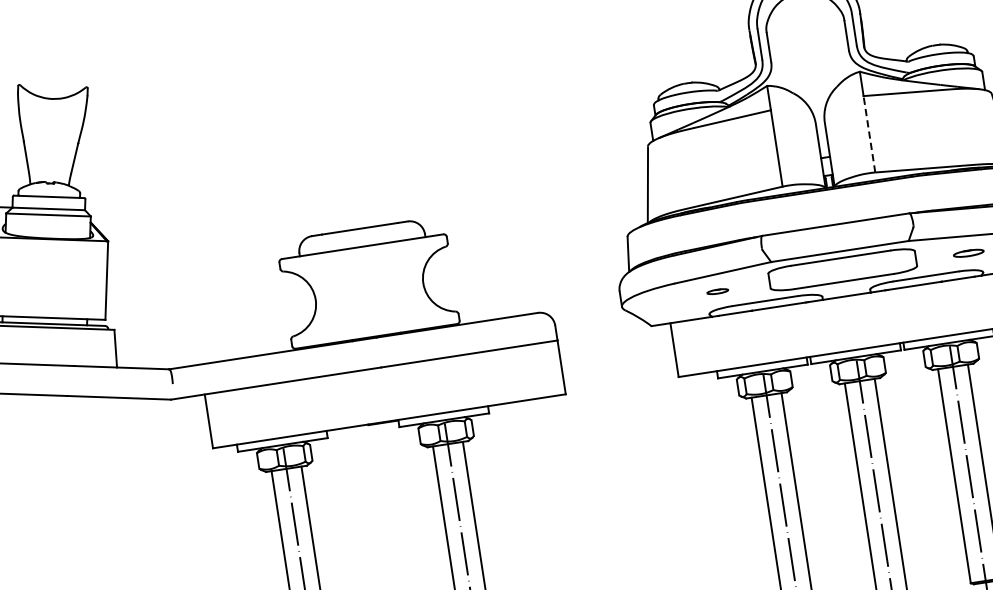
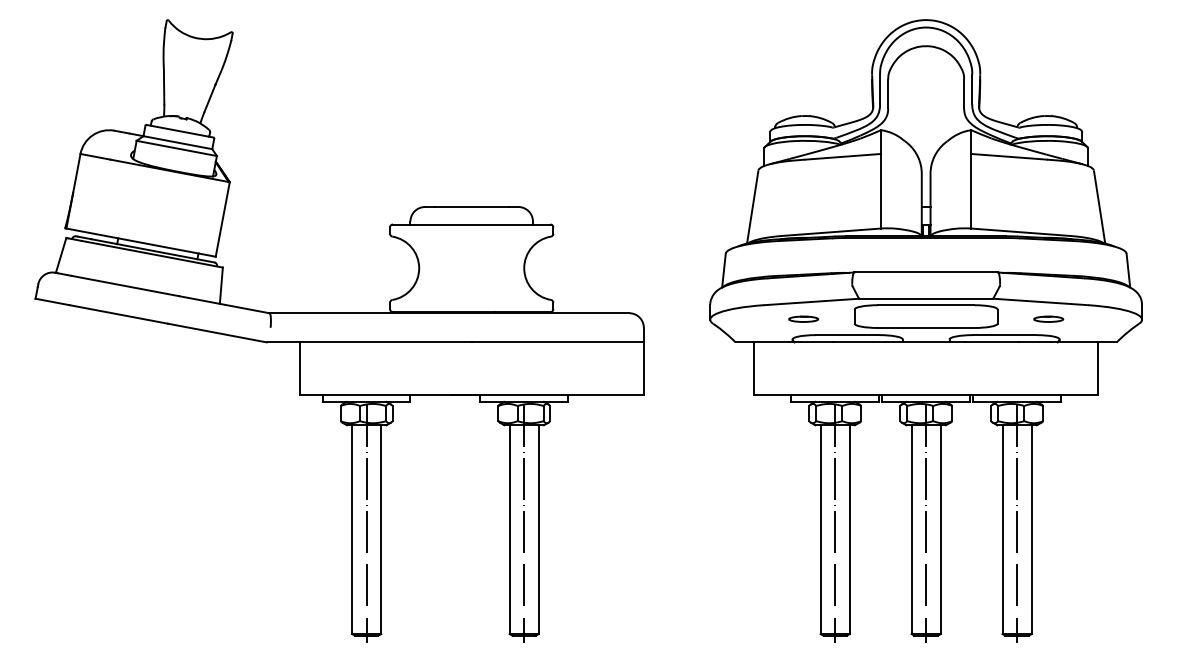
line: (869, 133) -> (971, 190), dashed -> solid
part: (717, 290) -> (803, 318), size x1.43

